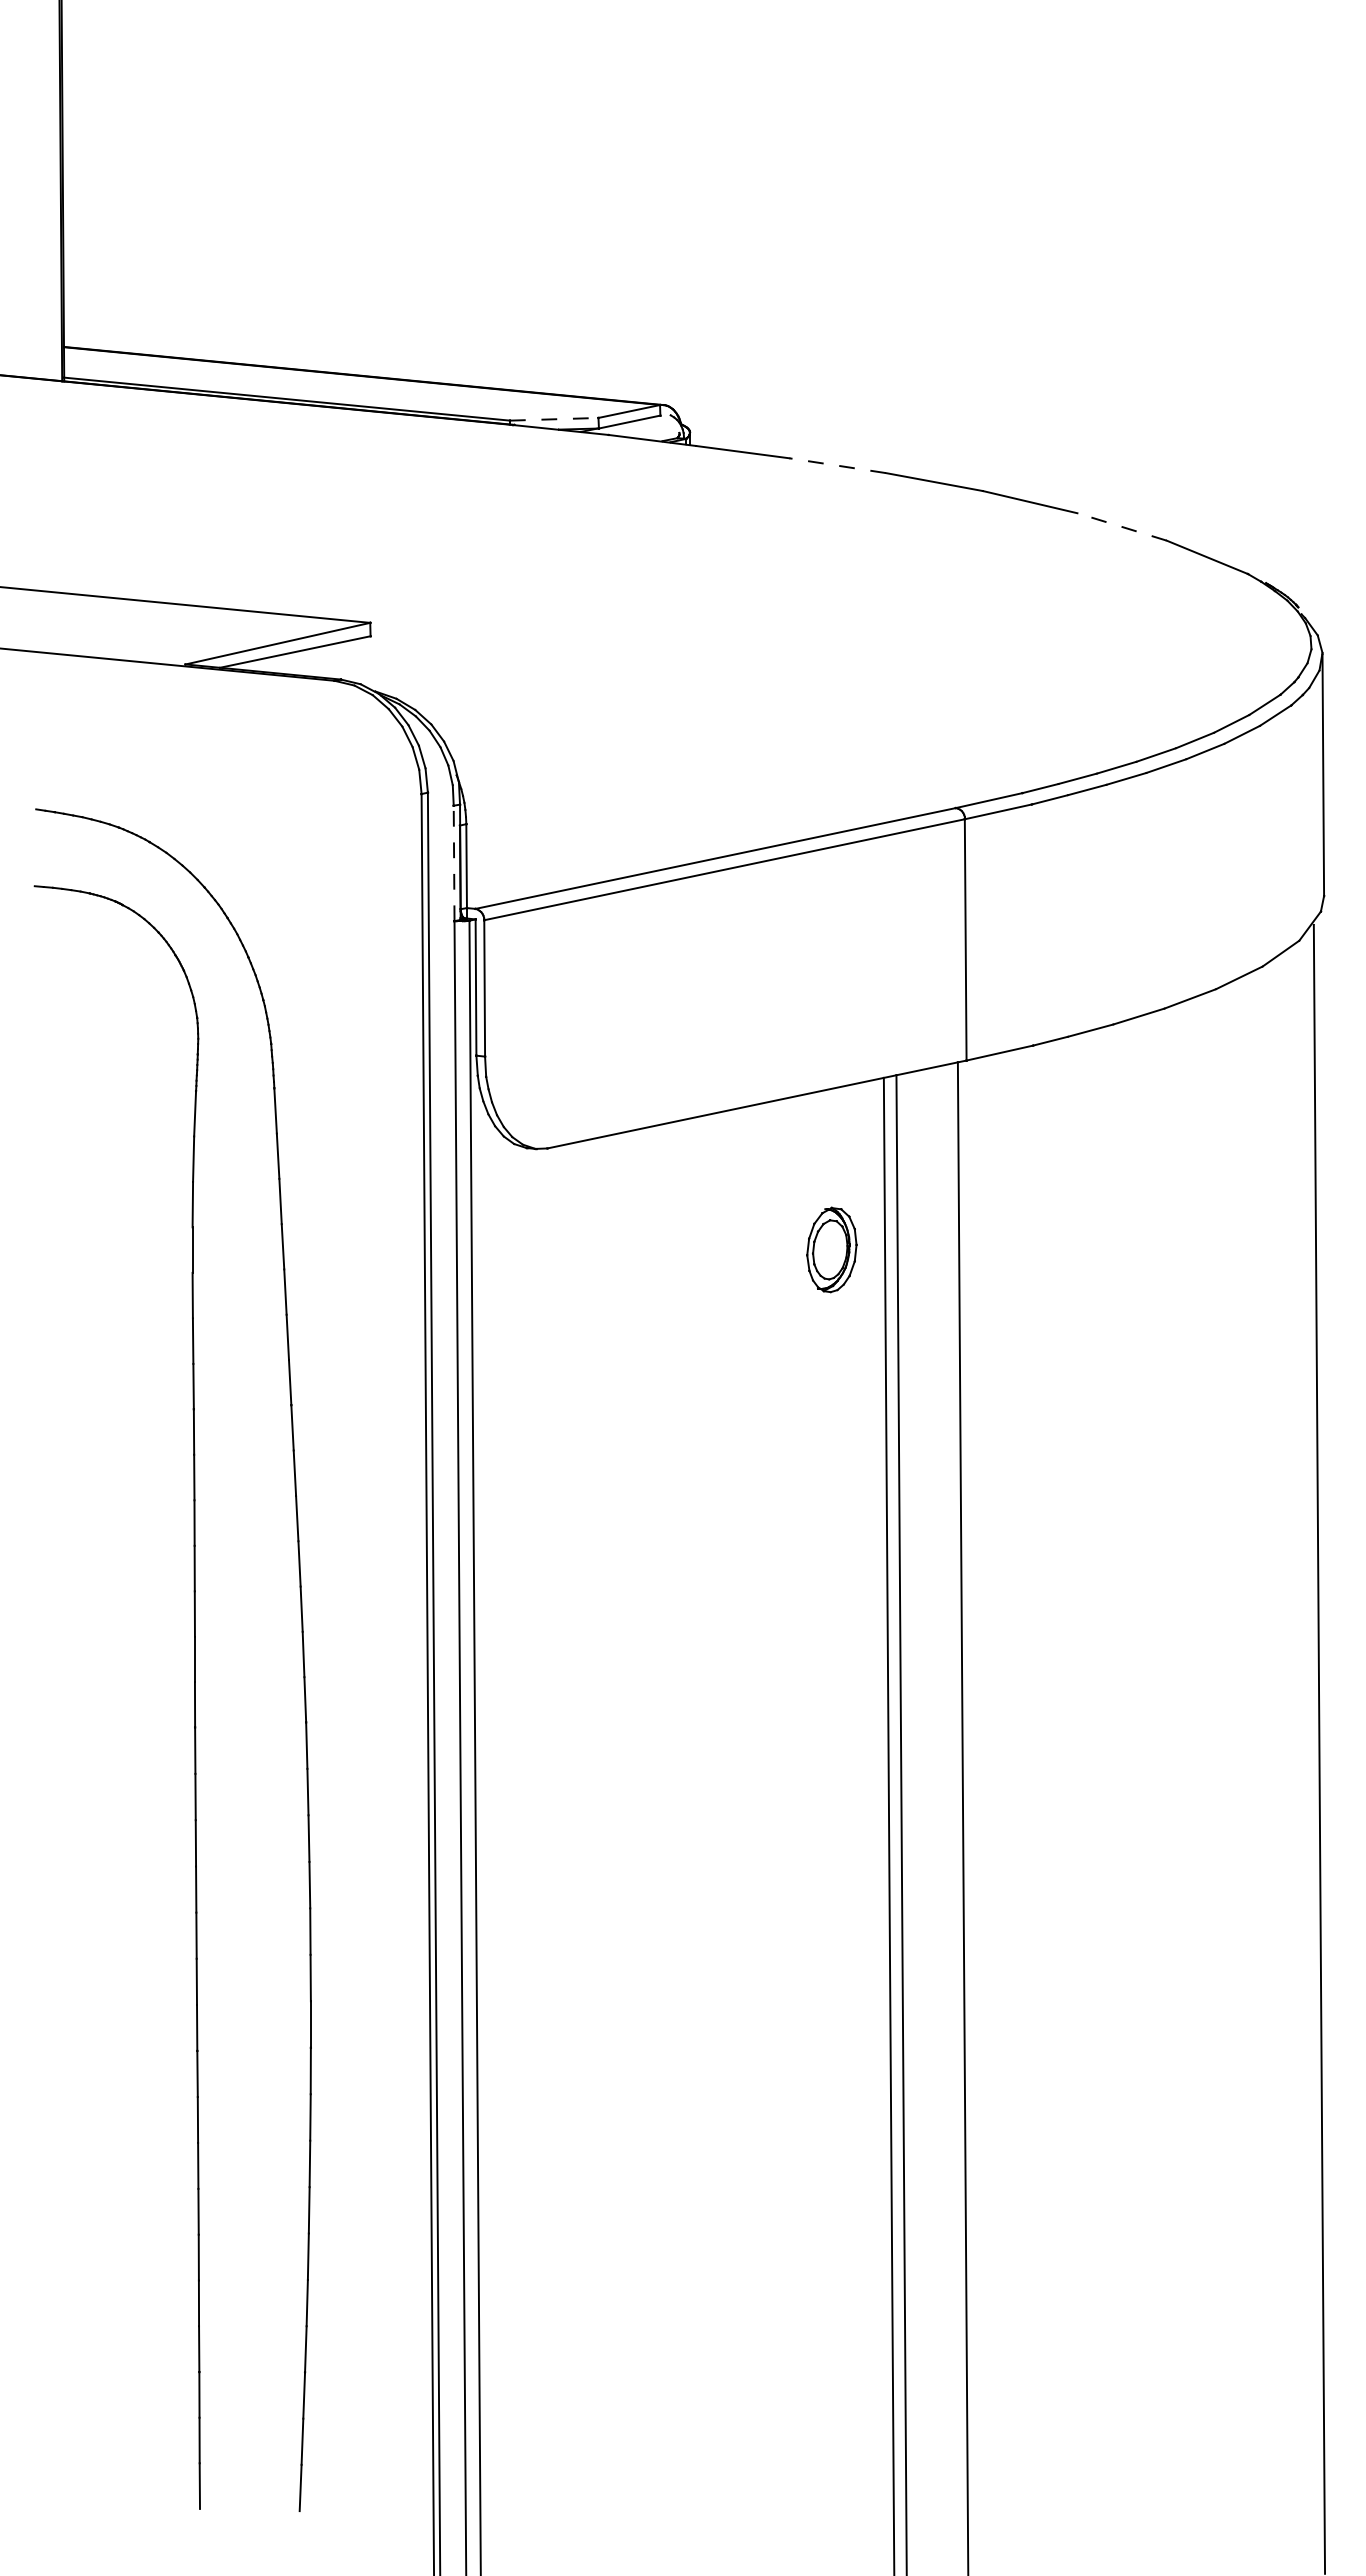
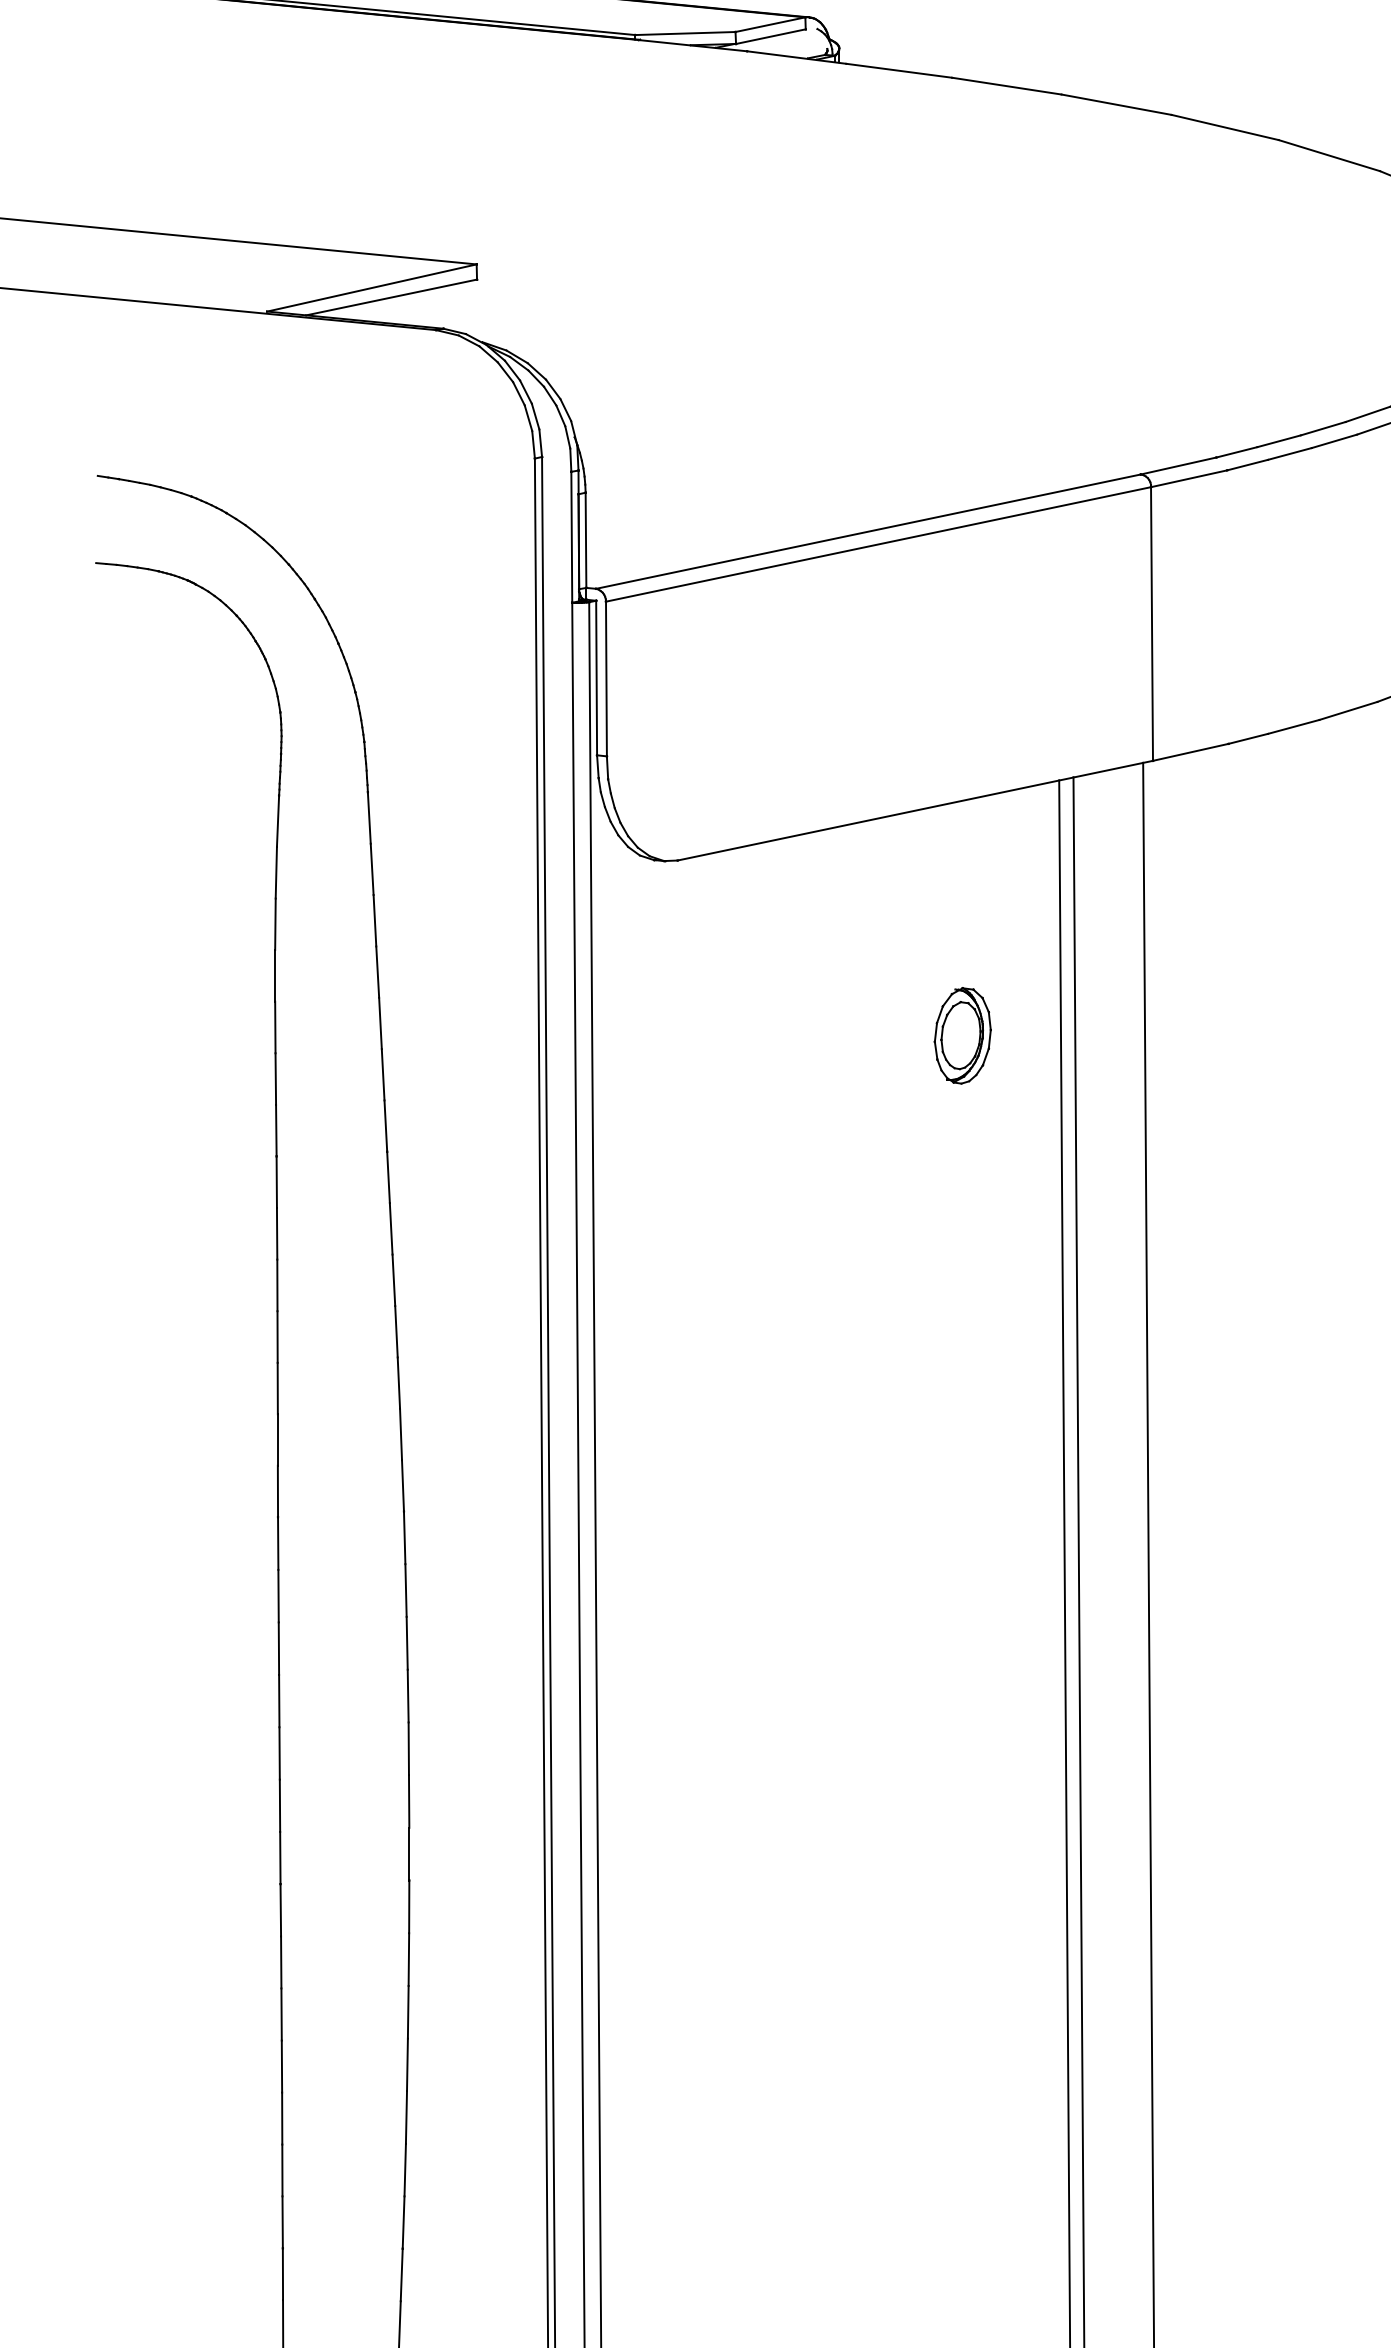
line: (554, 419) -> (685, 33), dashed -> solid
line: (837, 465) -> (1006, 85), dashed -> solid
line: (1122, 526) -> (1329, 155), dashed -> solid
line: (454, 863) -> (572, 537), dashed -> solid
part: (831, 1249) -> (962, 1035), moved

